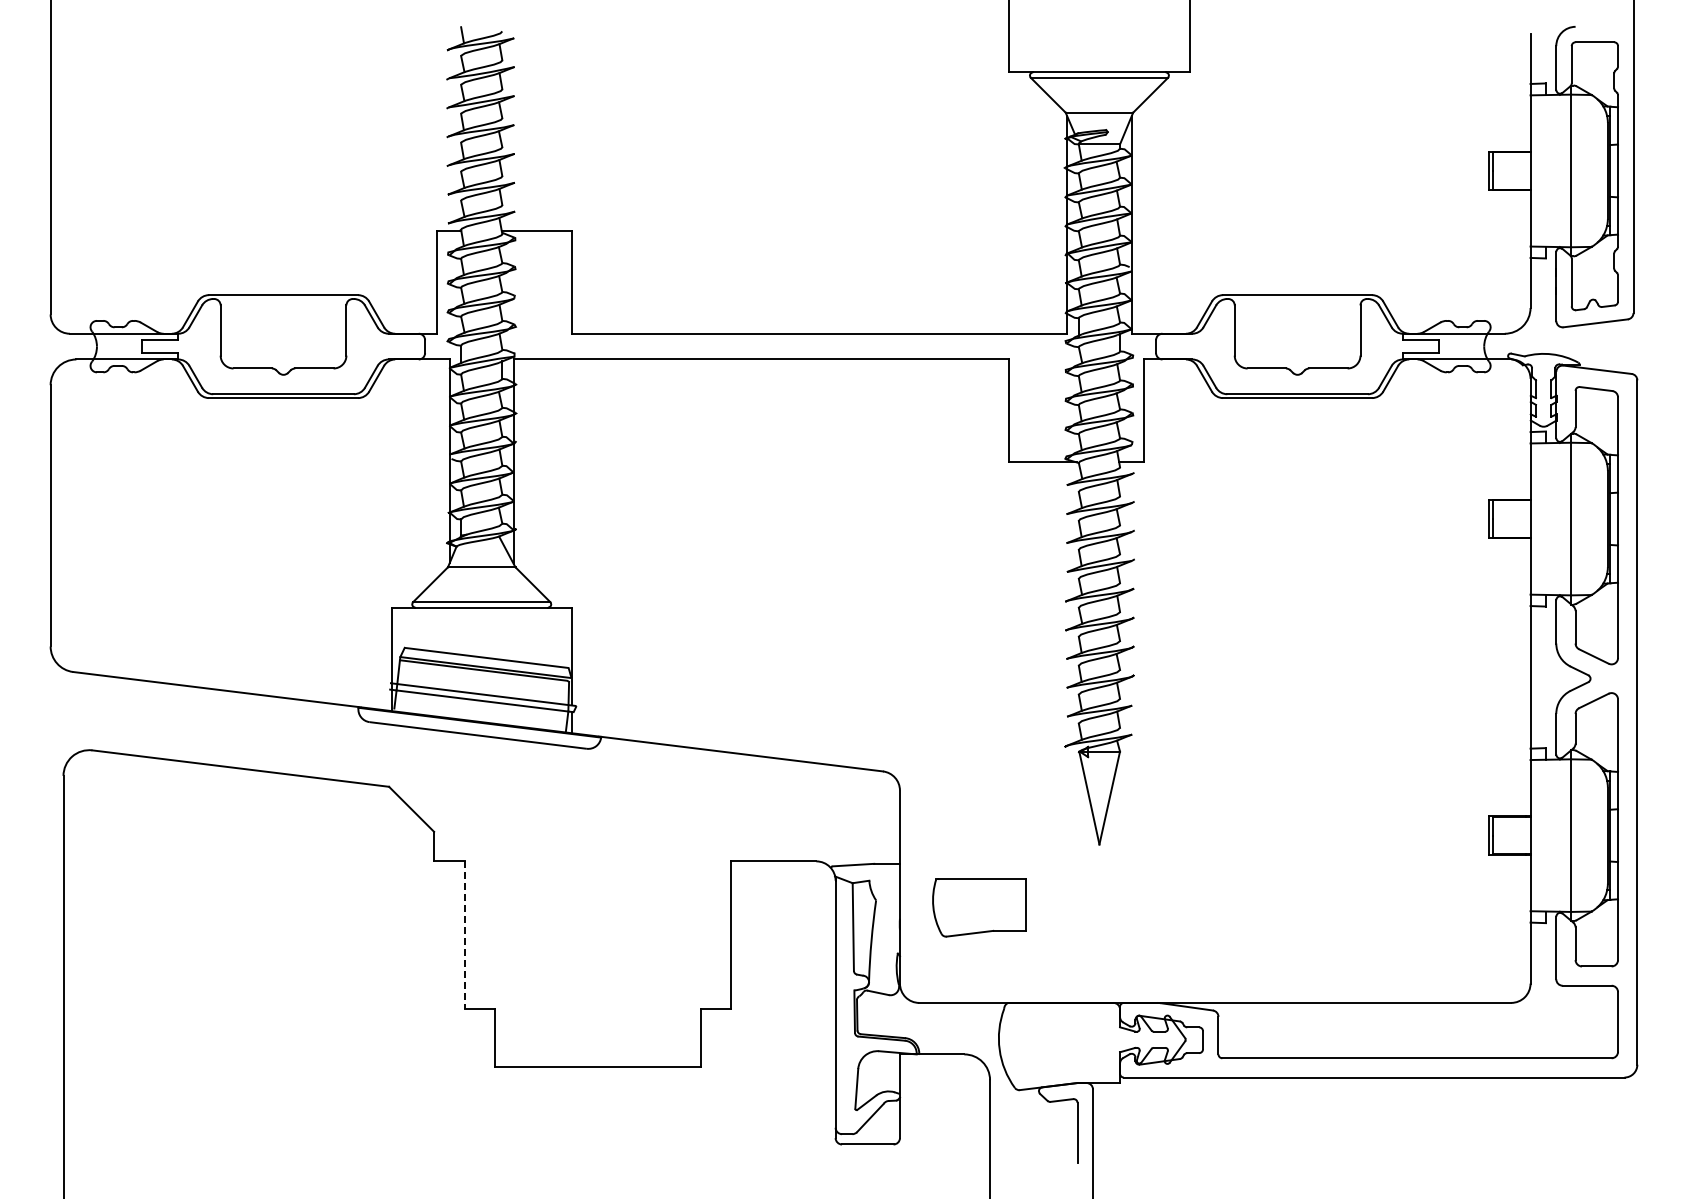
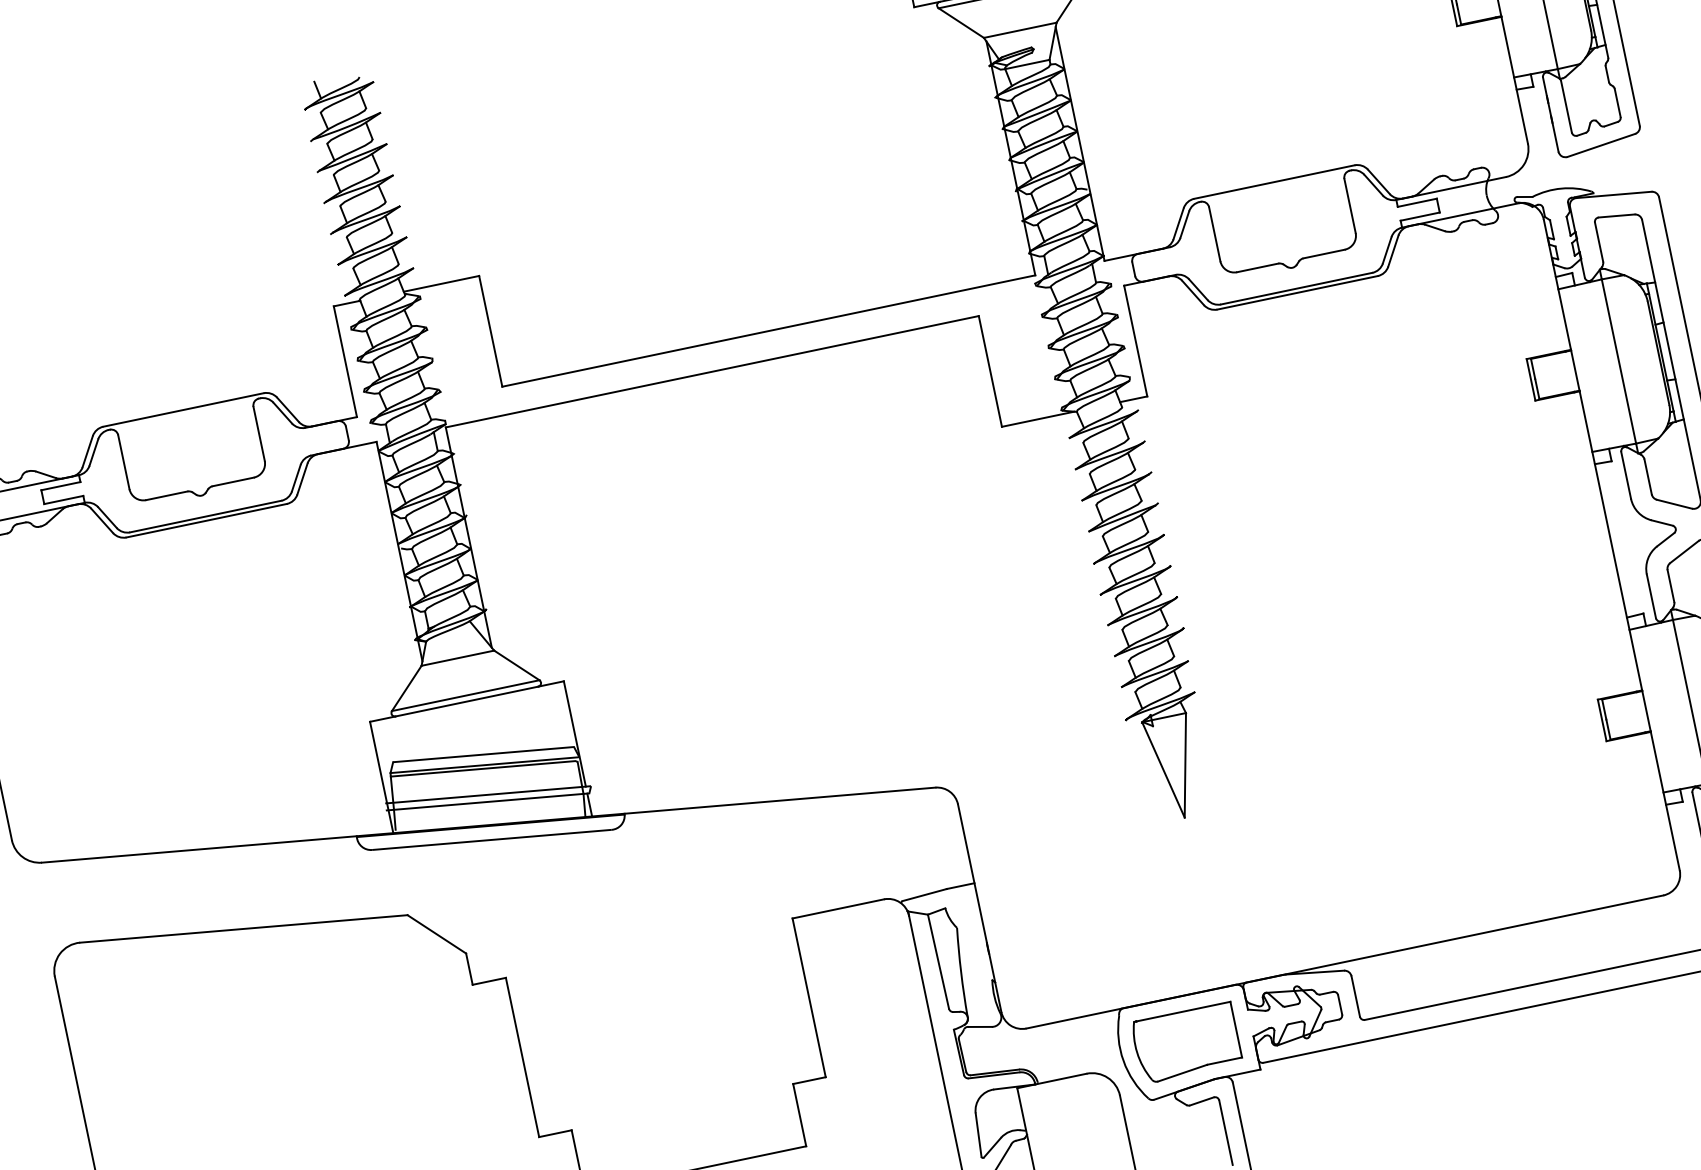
part: (979, 907) -> (1186, 1042), moved
line: (465, 934) -> (522, 1056), dashed -> solid

